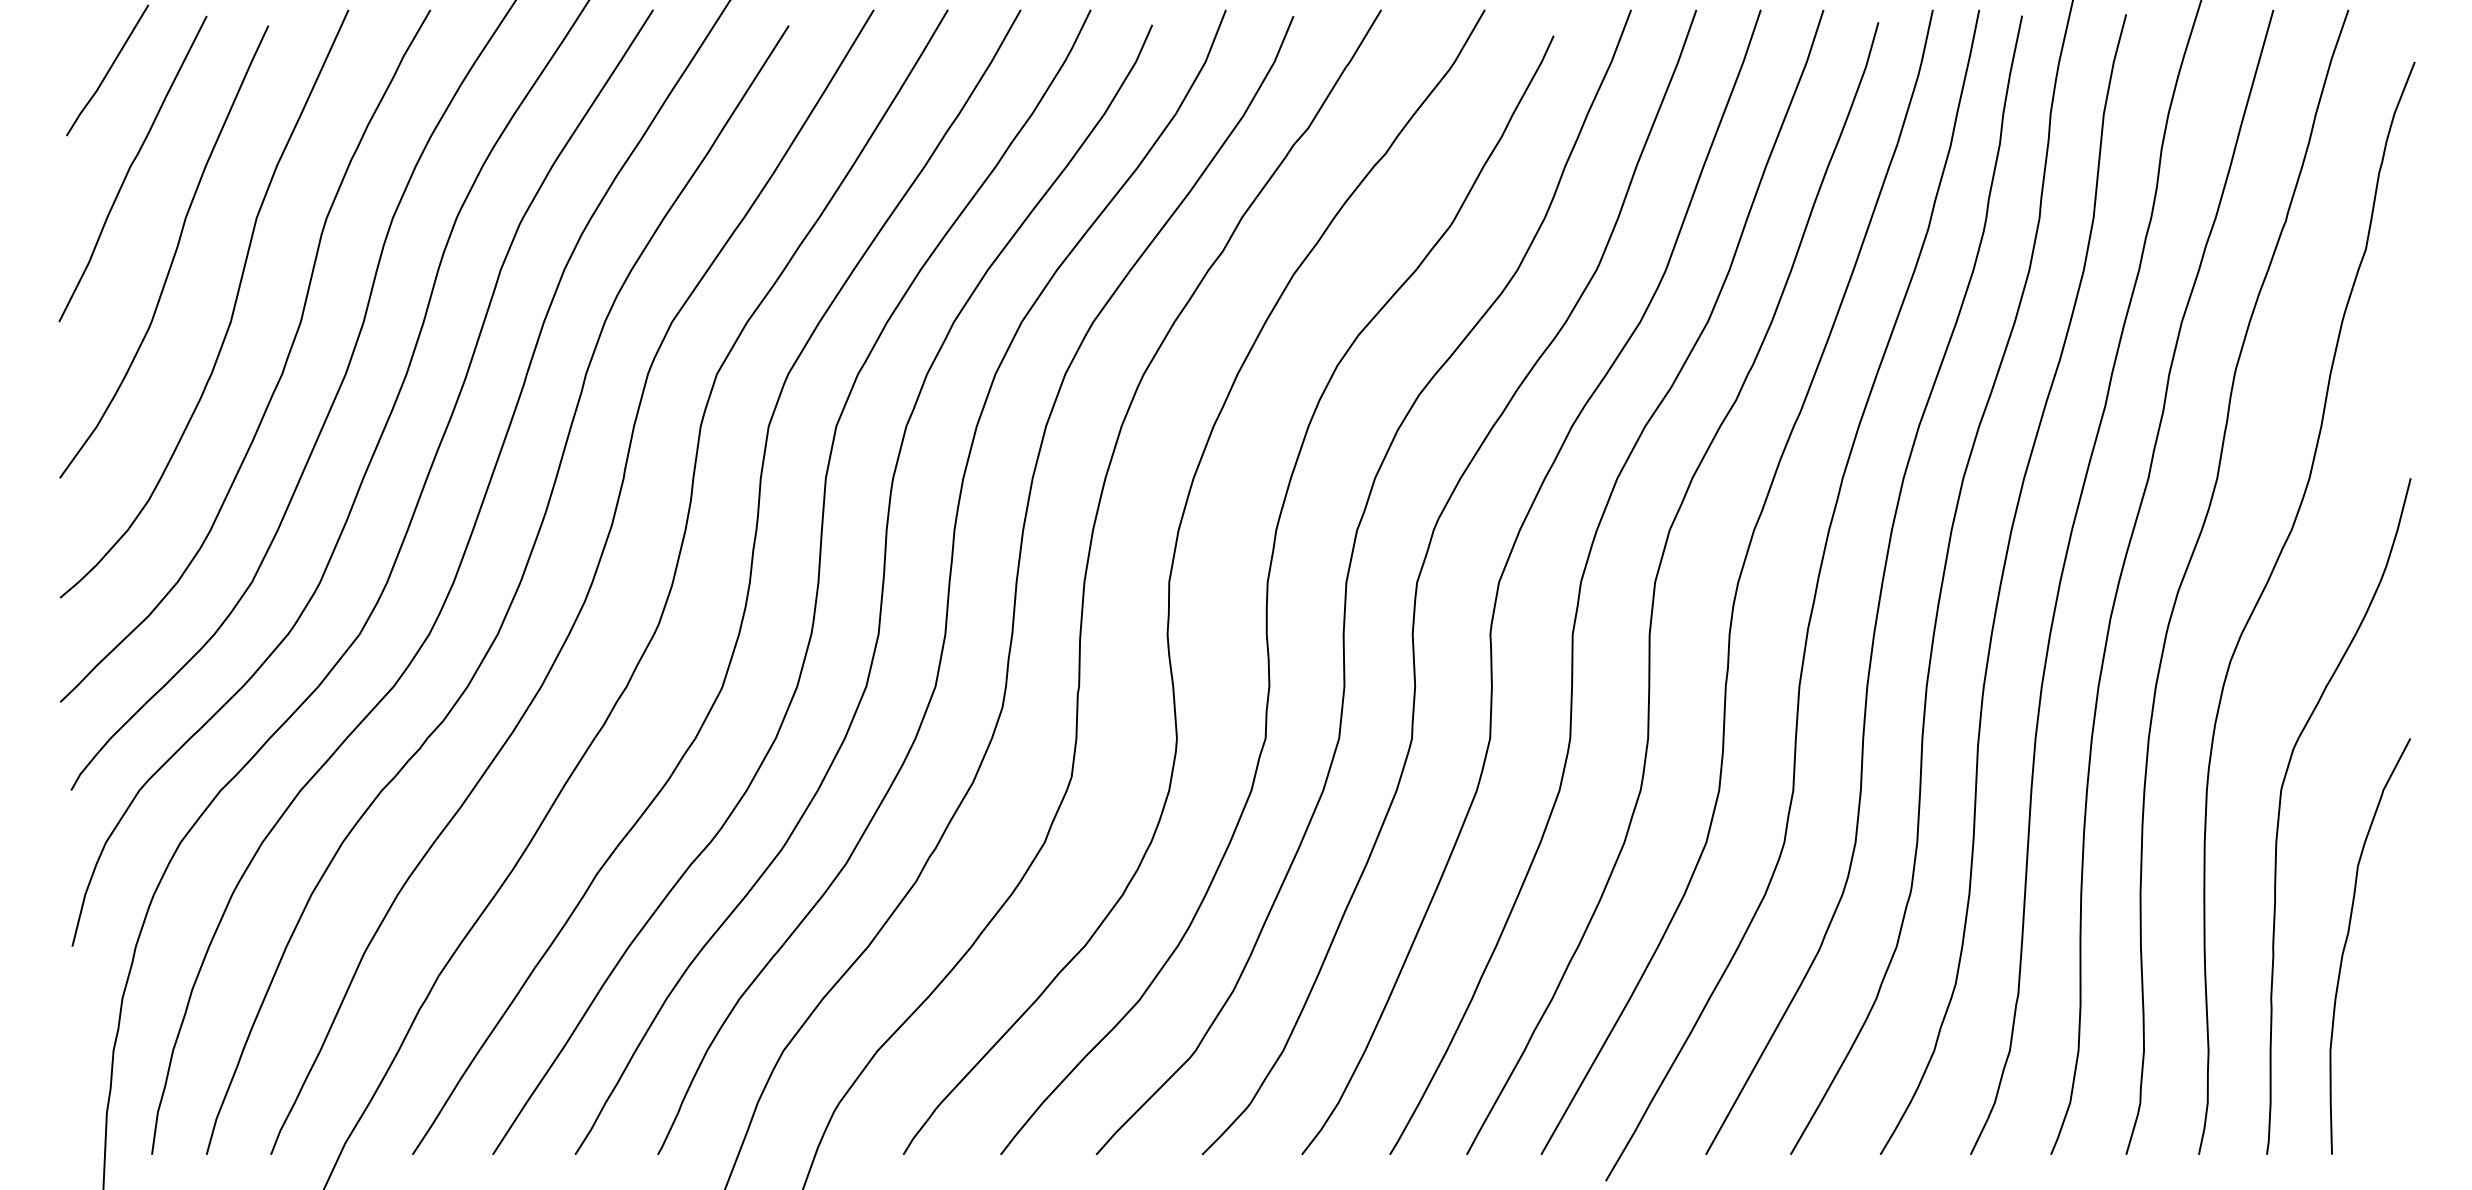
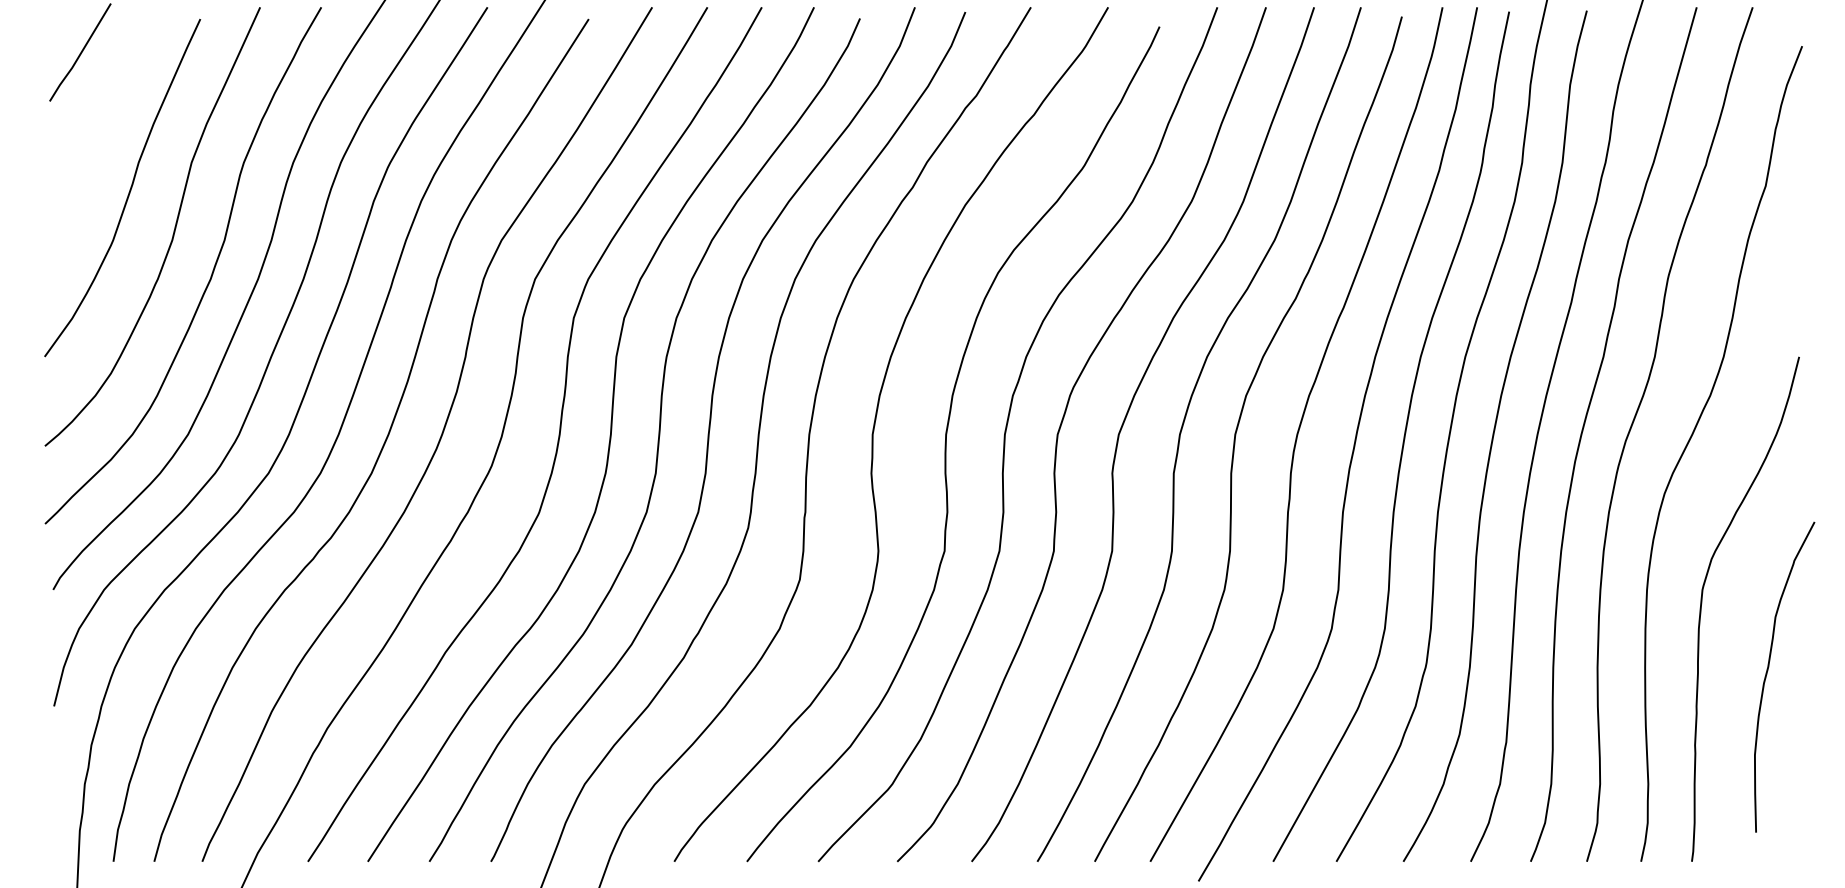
curve: (131, 167) -> (98, 124), removed
curve: (2347, 940) -> (1767, 672), moved

